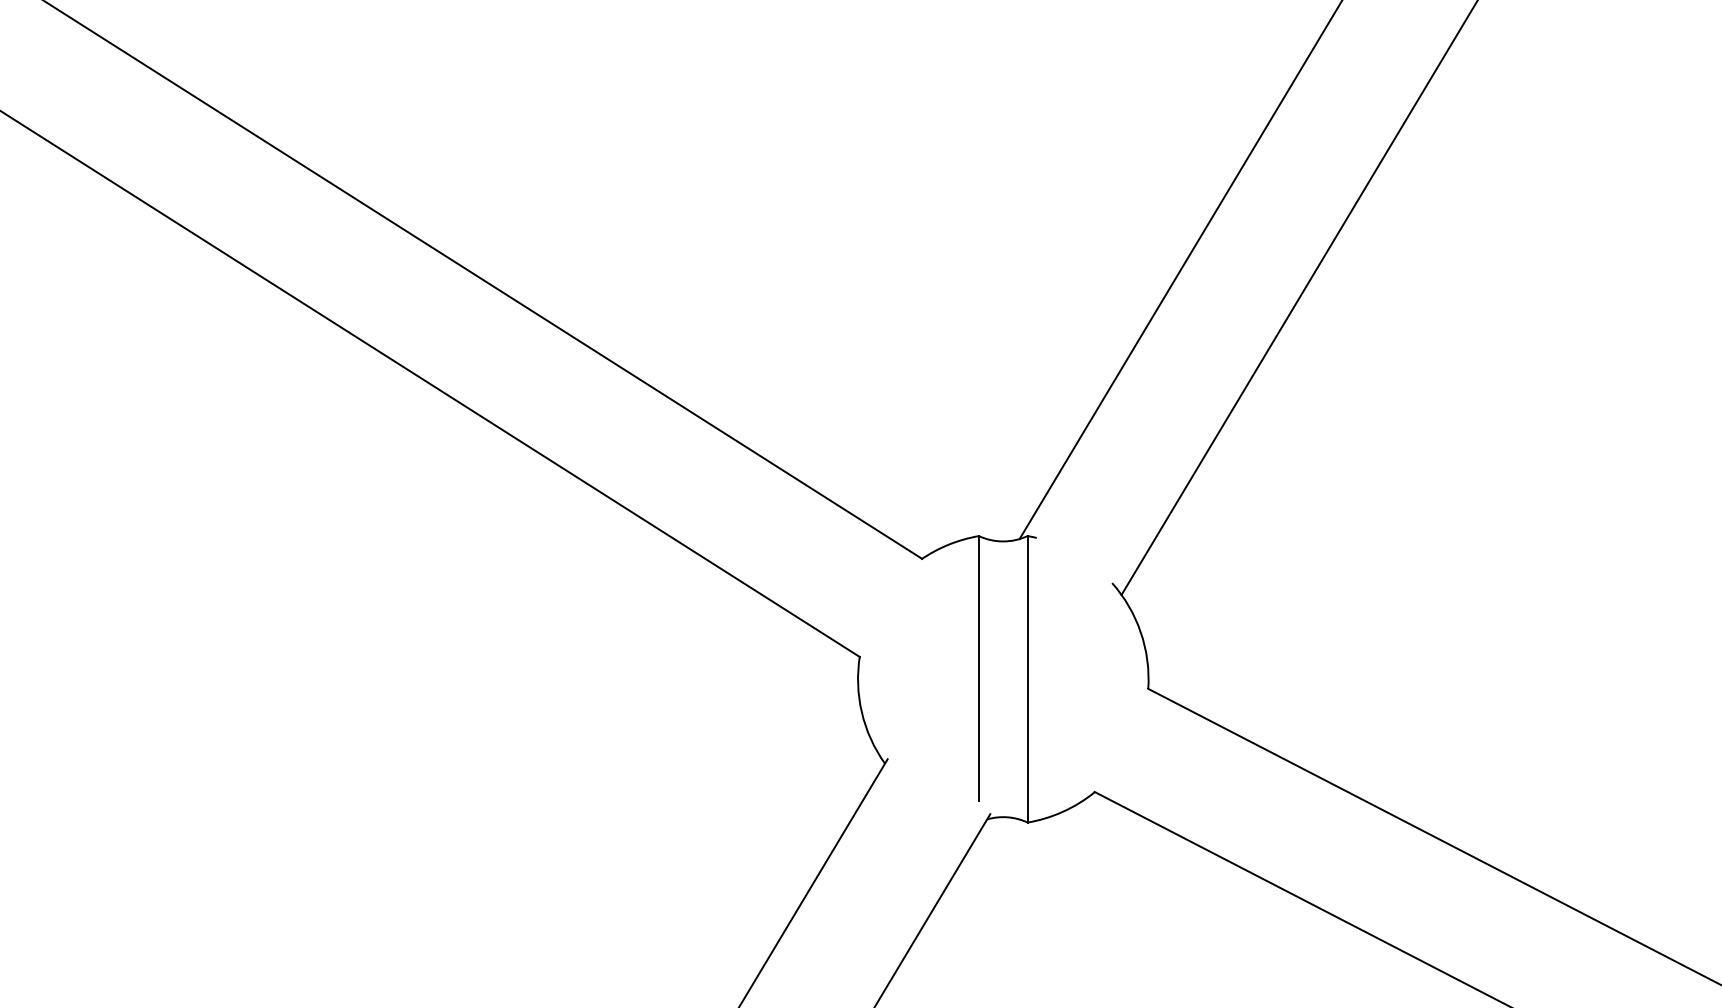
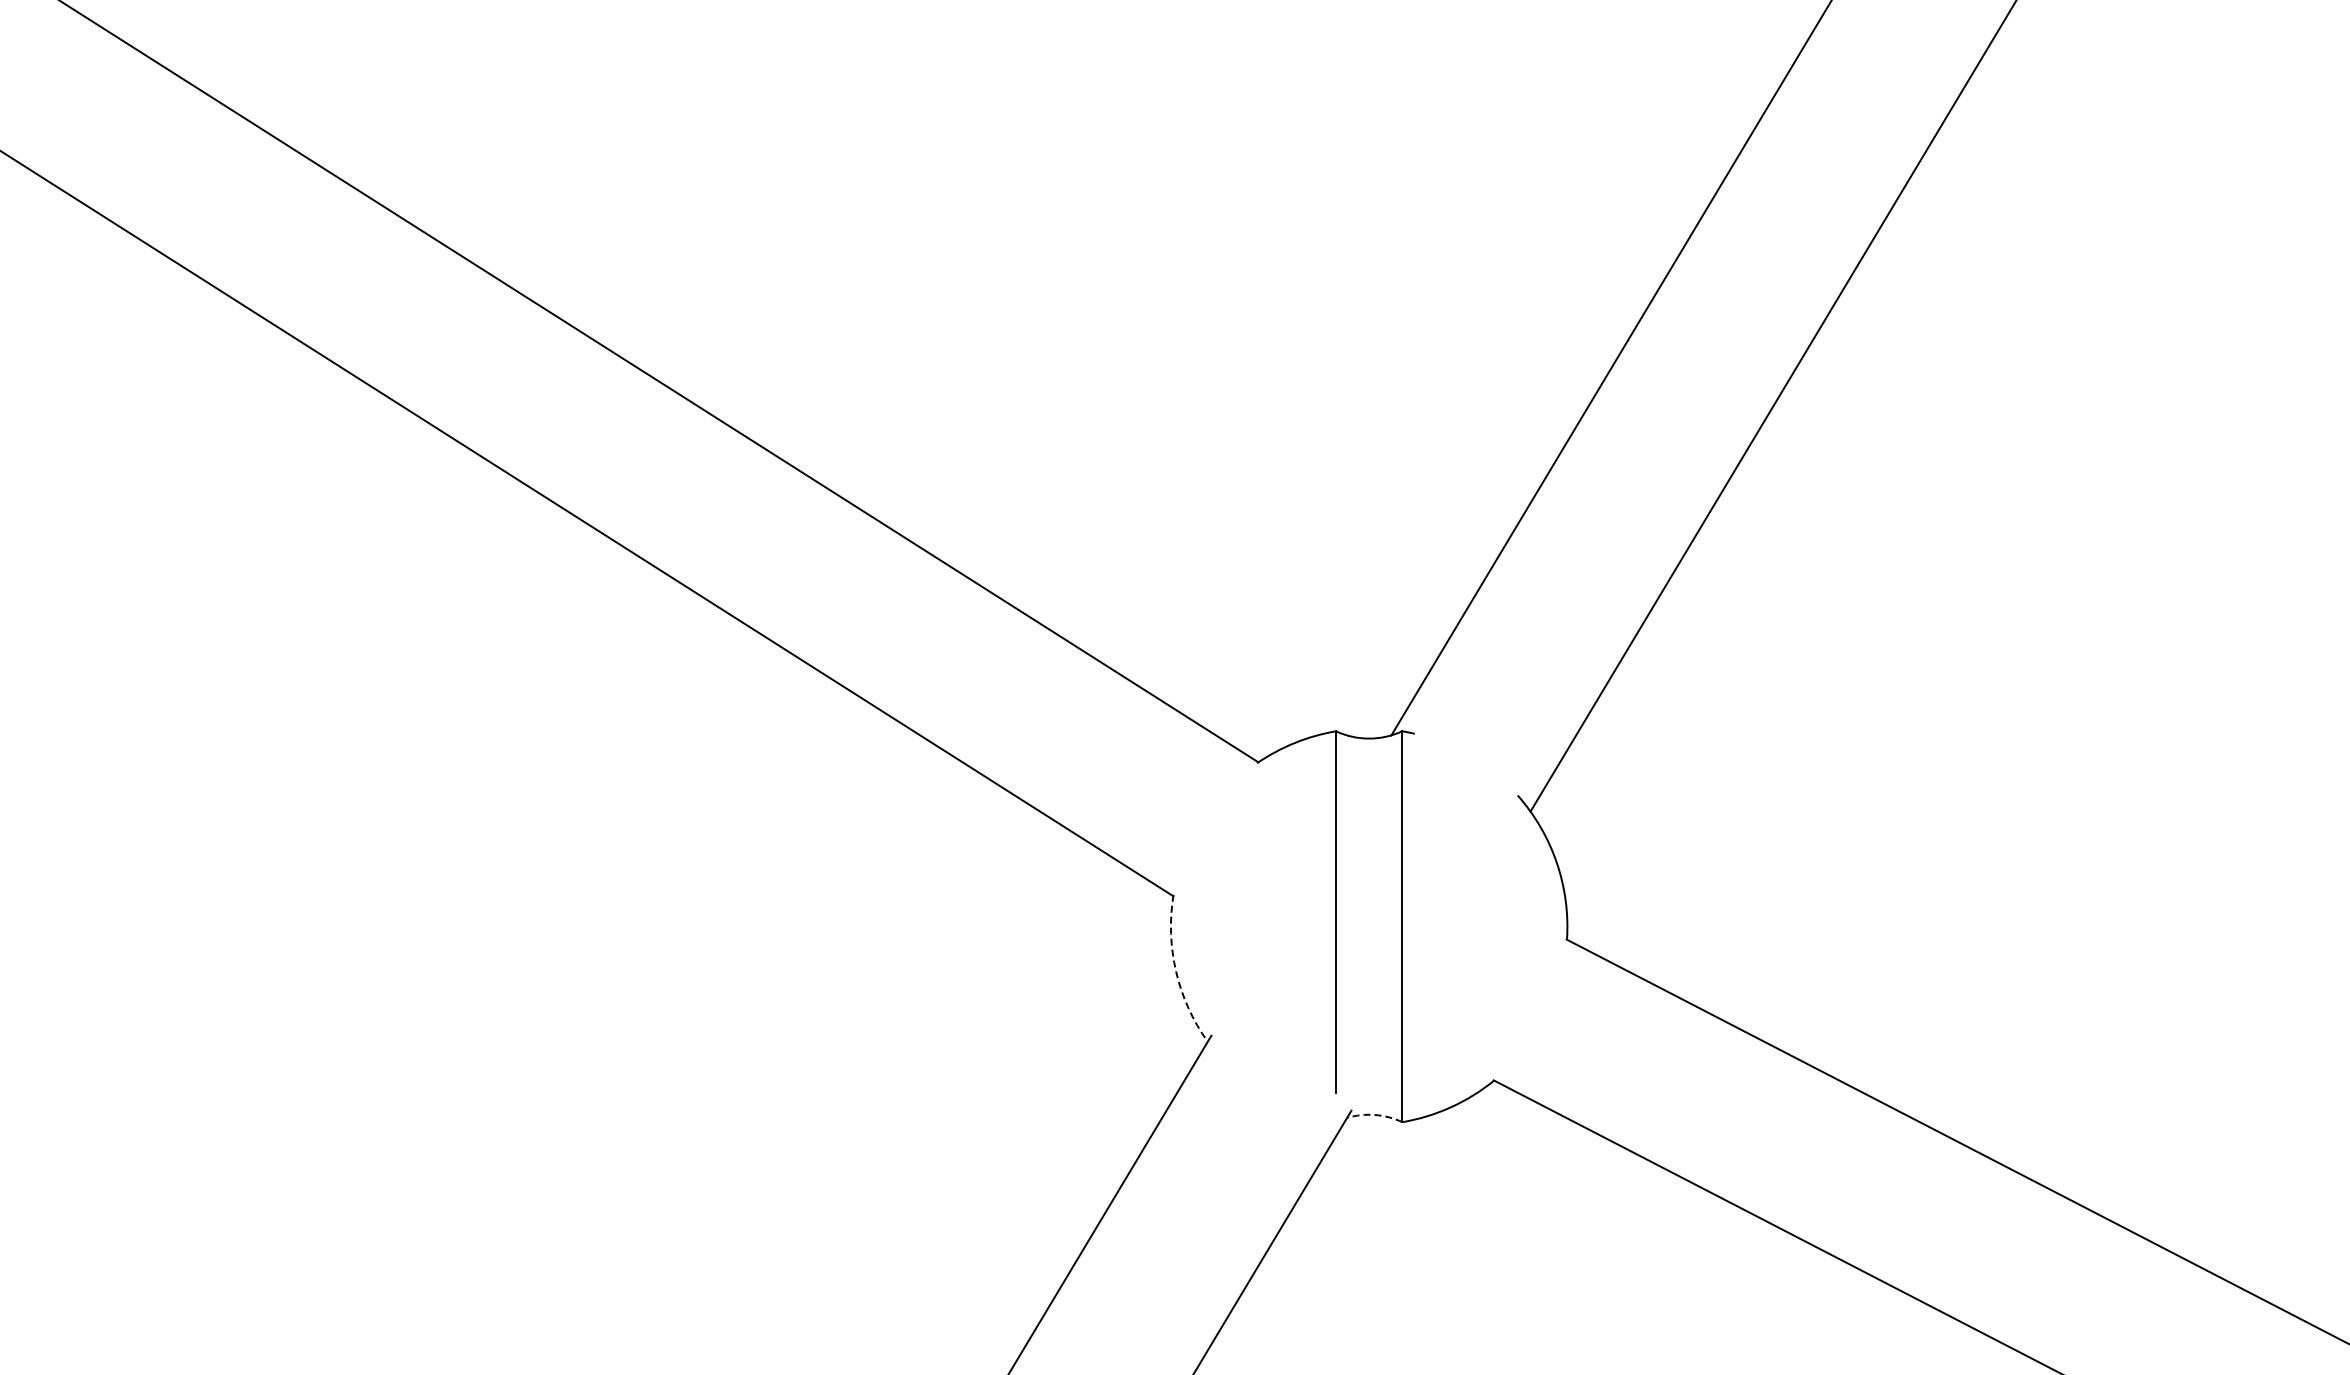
arc: (862, 712) -> (1176, 971), solid -> dashed
arc: (1007, 816) -> (1375, 1114), solid -> dashed

